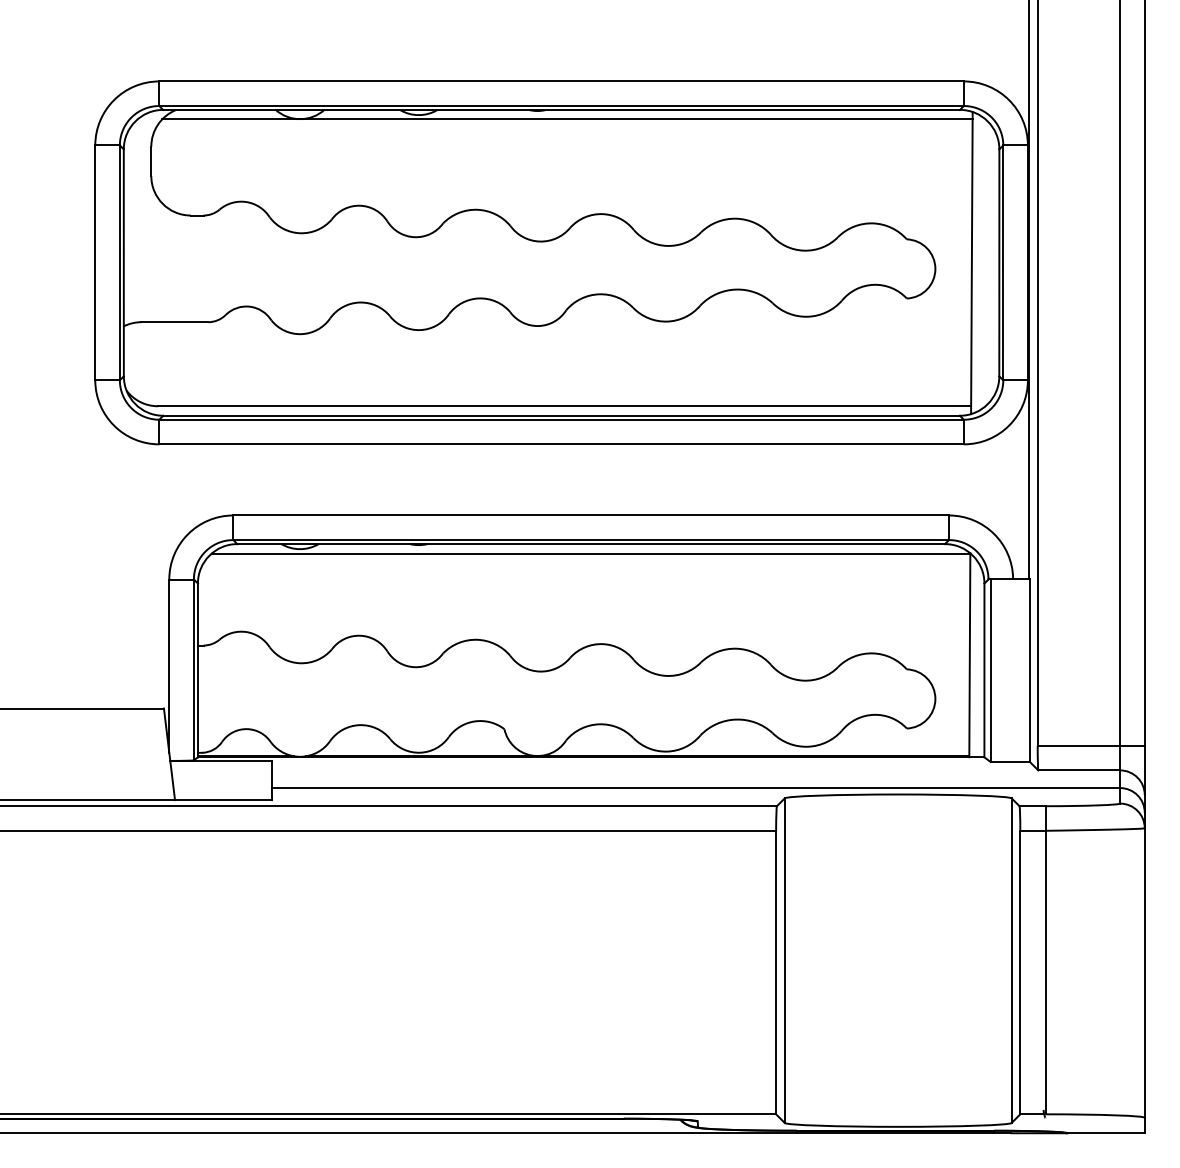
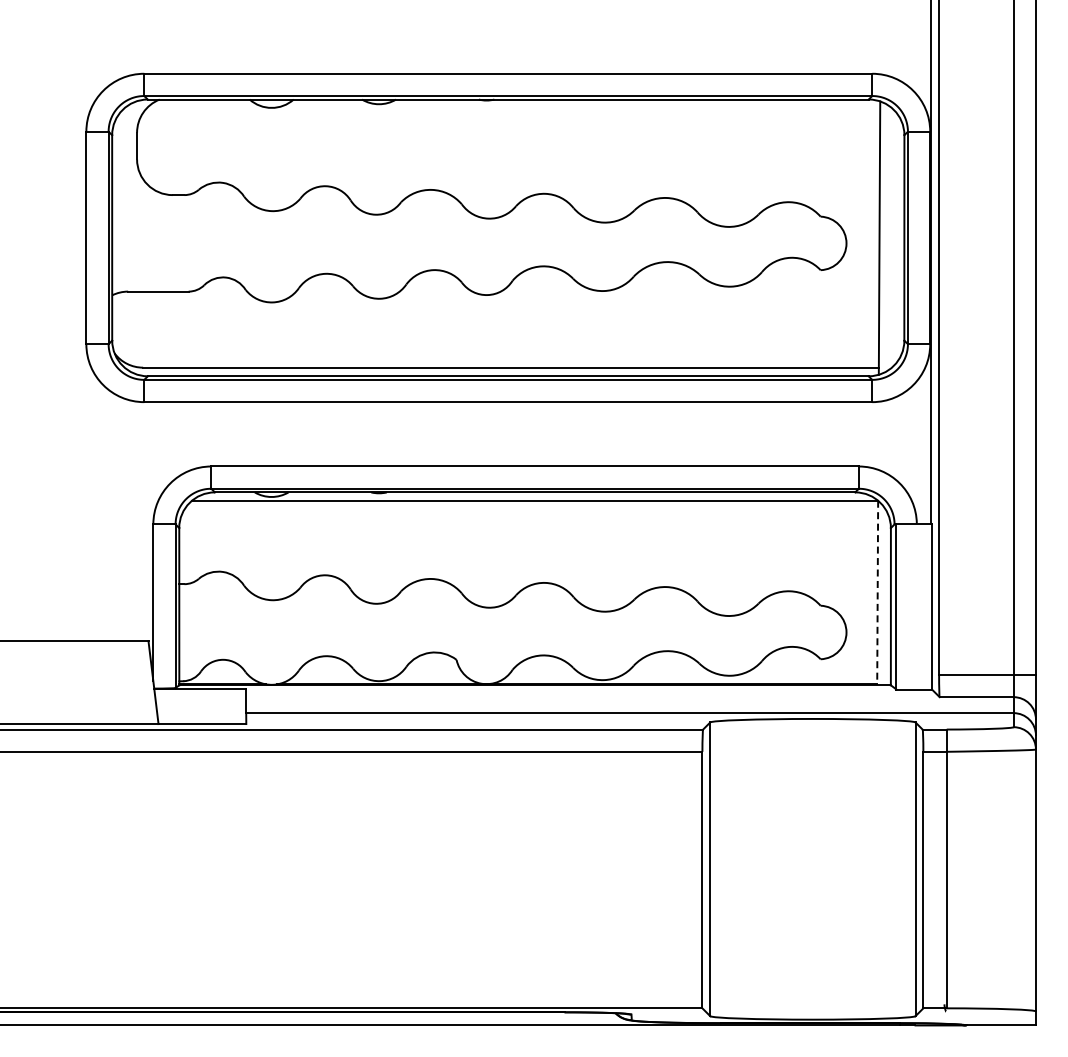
line: (567, 119) -> (513, 108), removed
line: (969, 655) -> (877, 593), solid -> dashed

